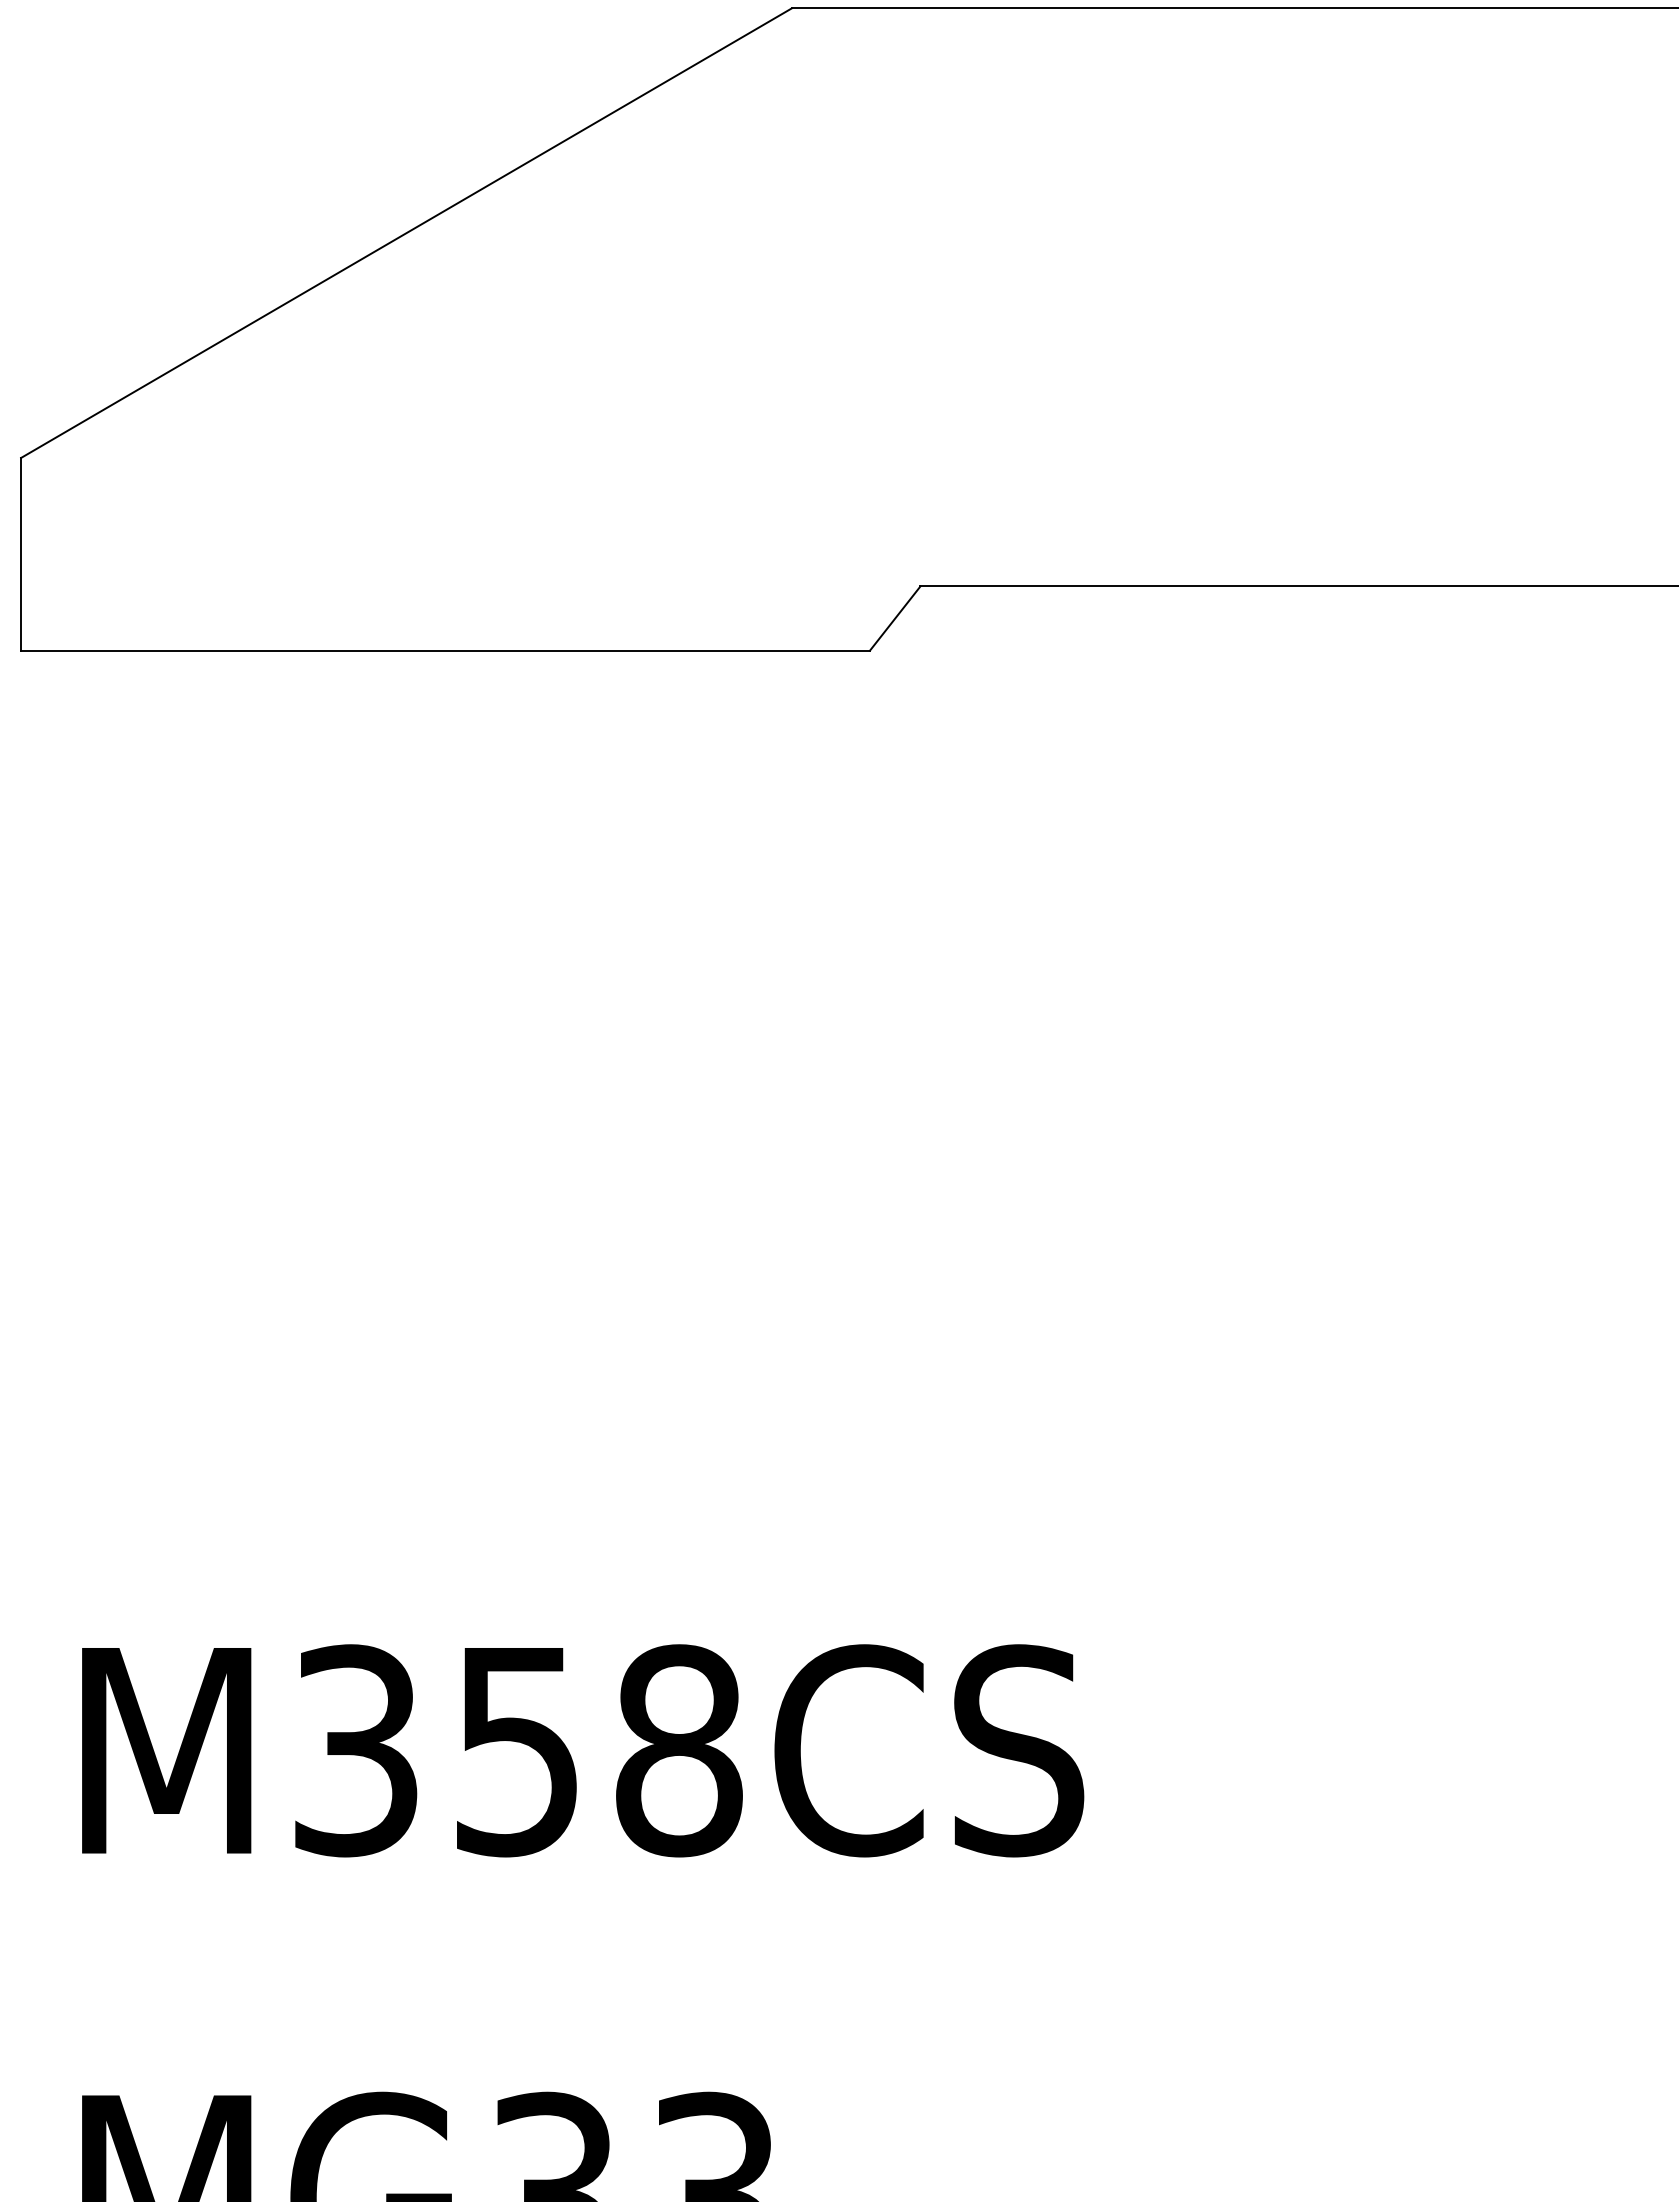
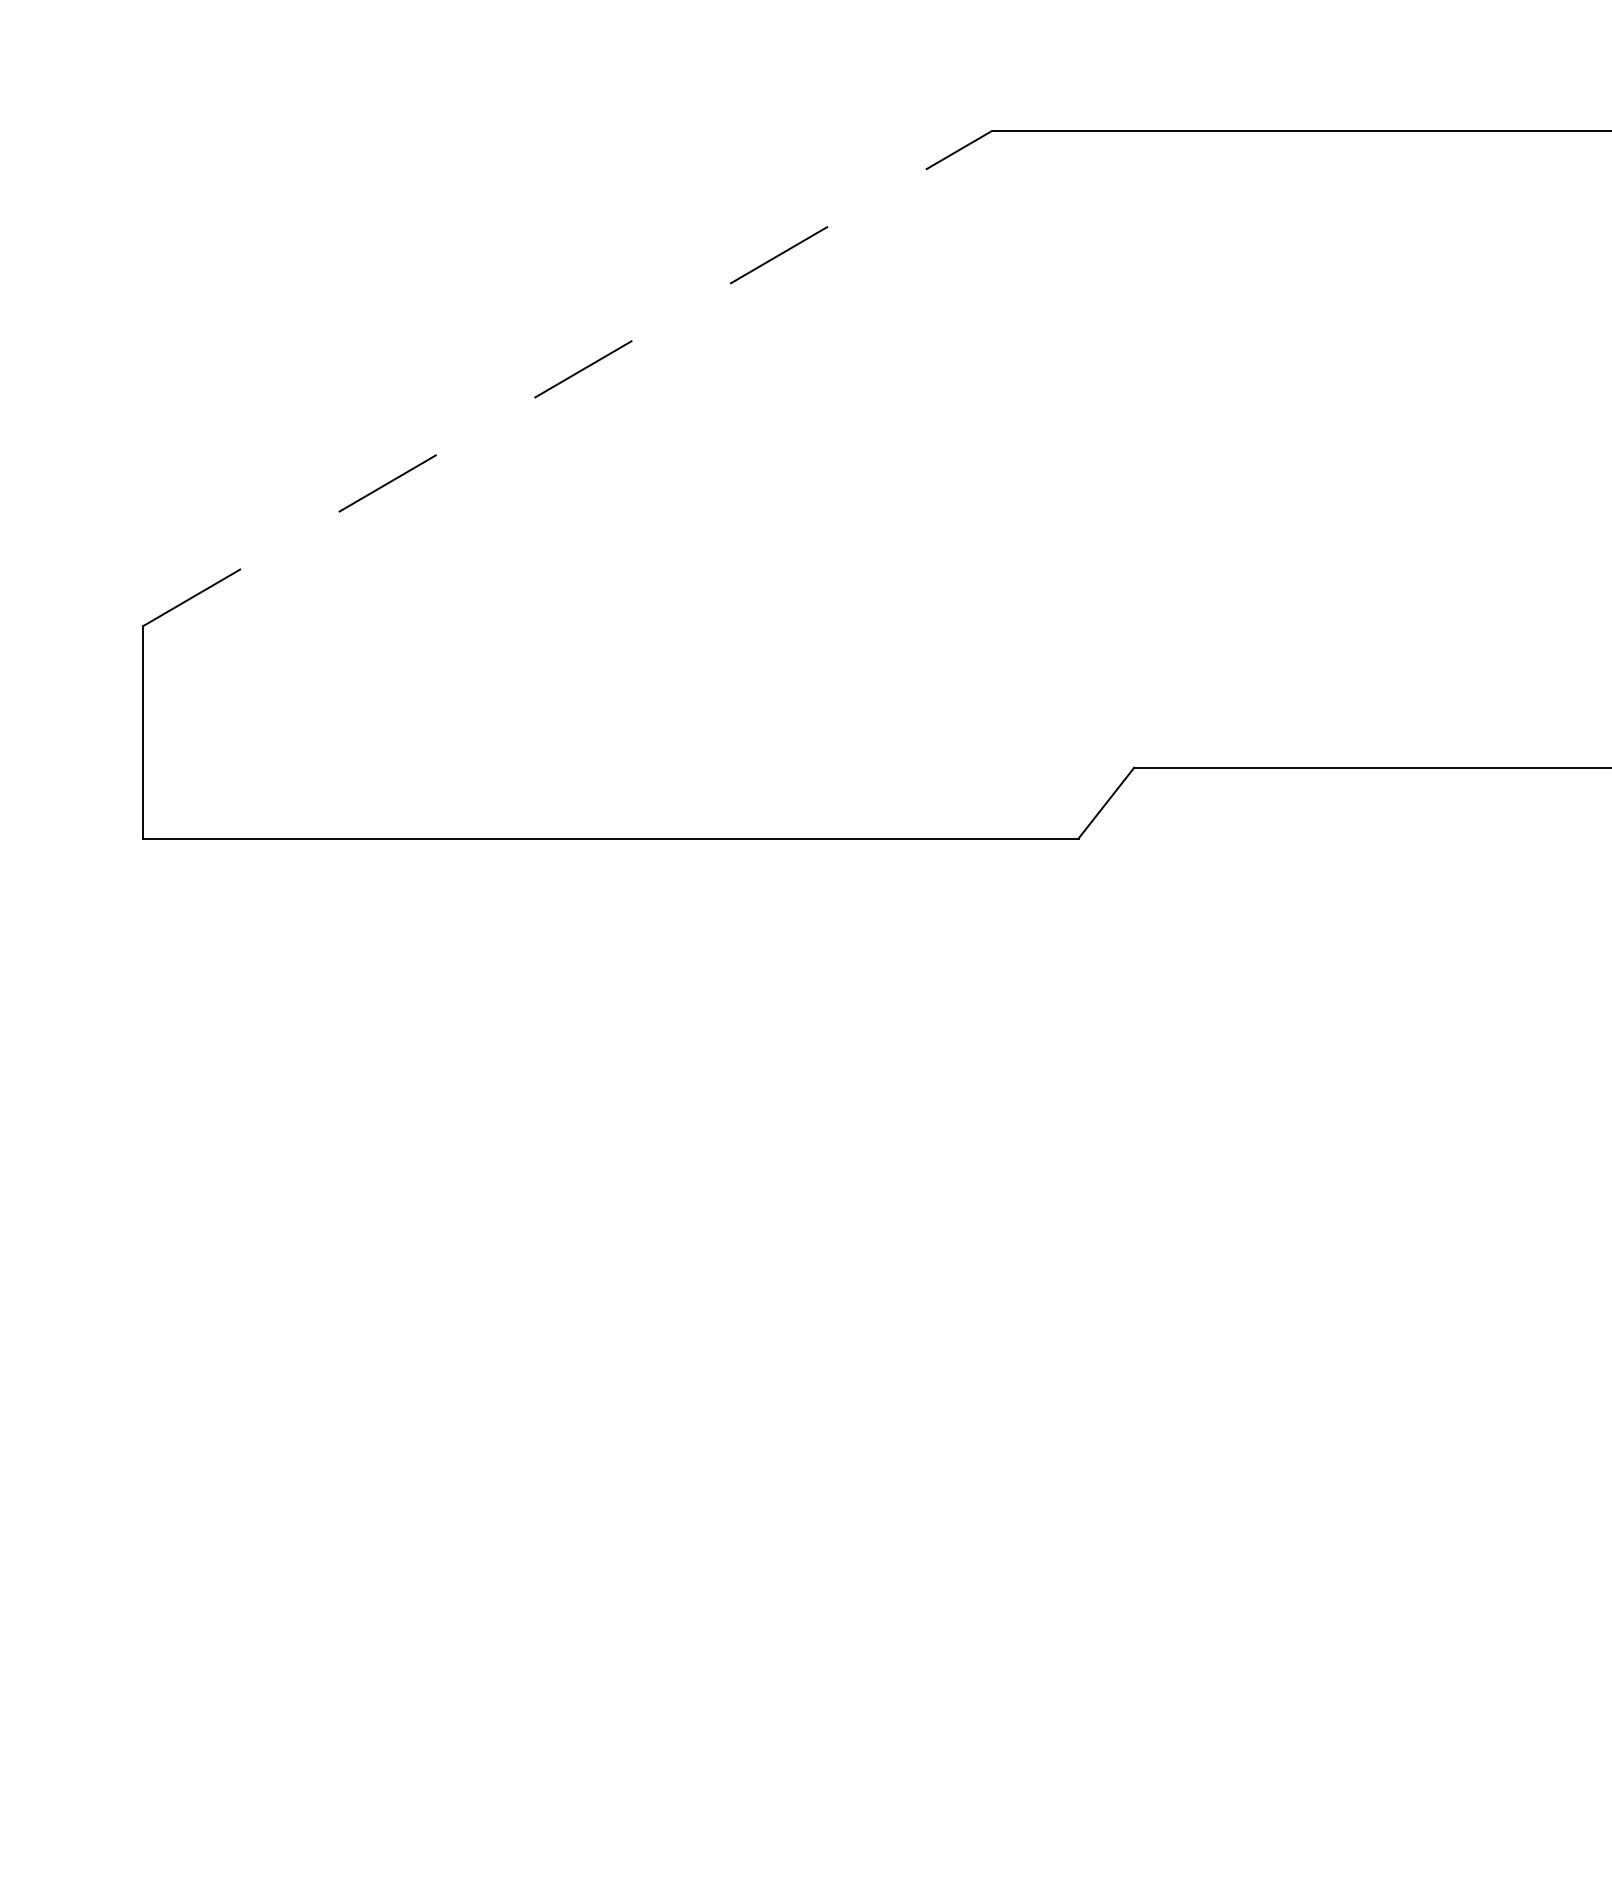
line: (406, 232) -> (567, 377), solid -> dashed

